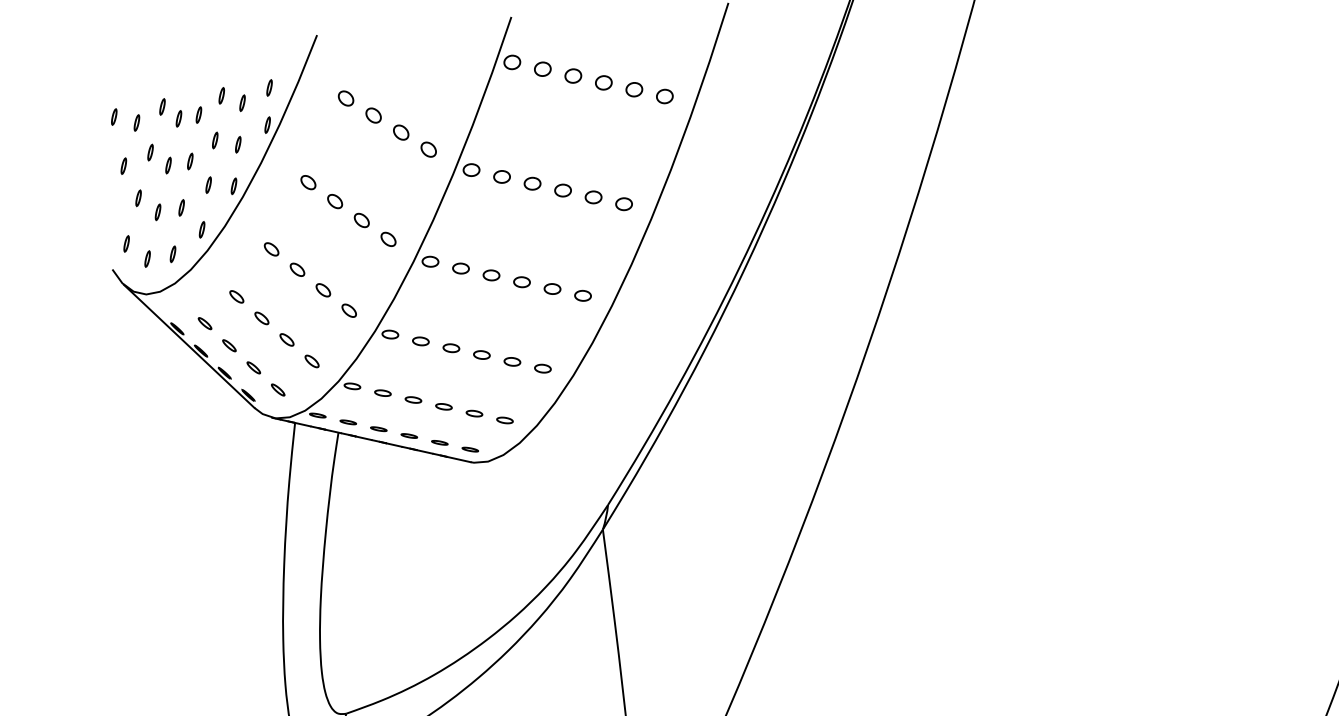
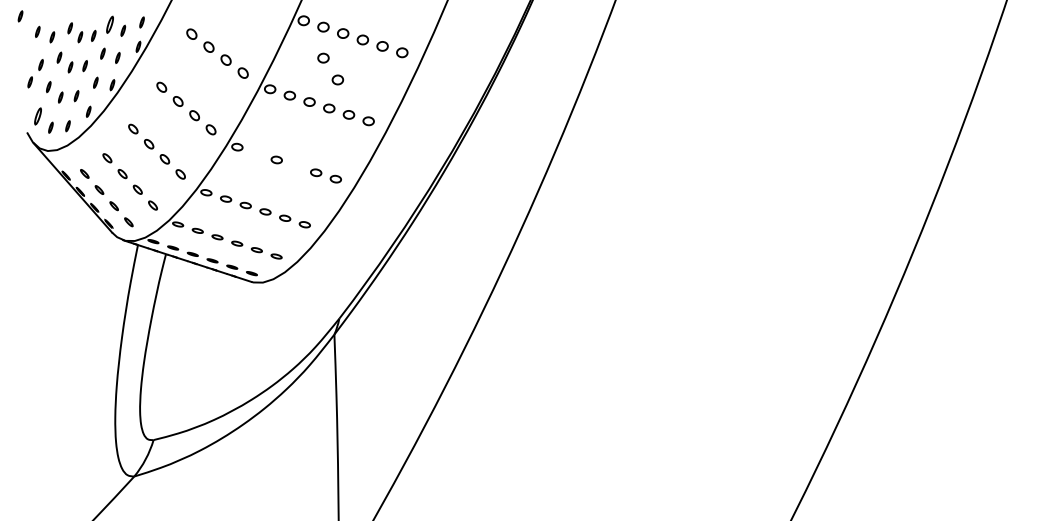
part: (220, 95) -> (109, 24), size x1.6
part: (86, 96) -> (20, 16), added
part: (547, 114) -> (323, 57), added
part: (571, 145) -> (337, 79), added
part: (108, 194) -> (29, 82), added
part: (125, 244) -> (37, 116), size x1.6
part: (461, 268) -> (257, 153), removed
part: (522, 282) -> (296, 166), removed

